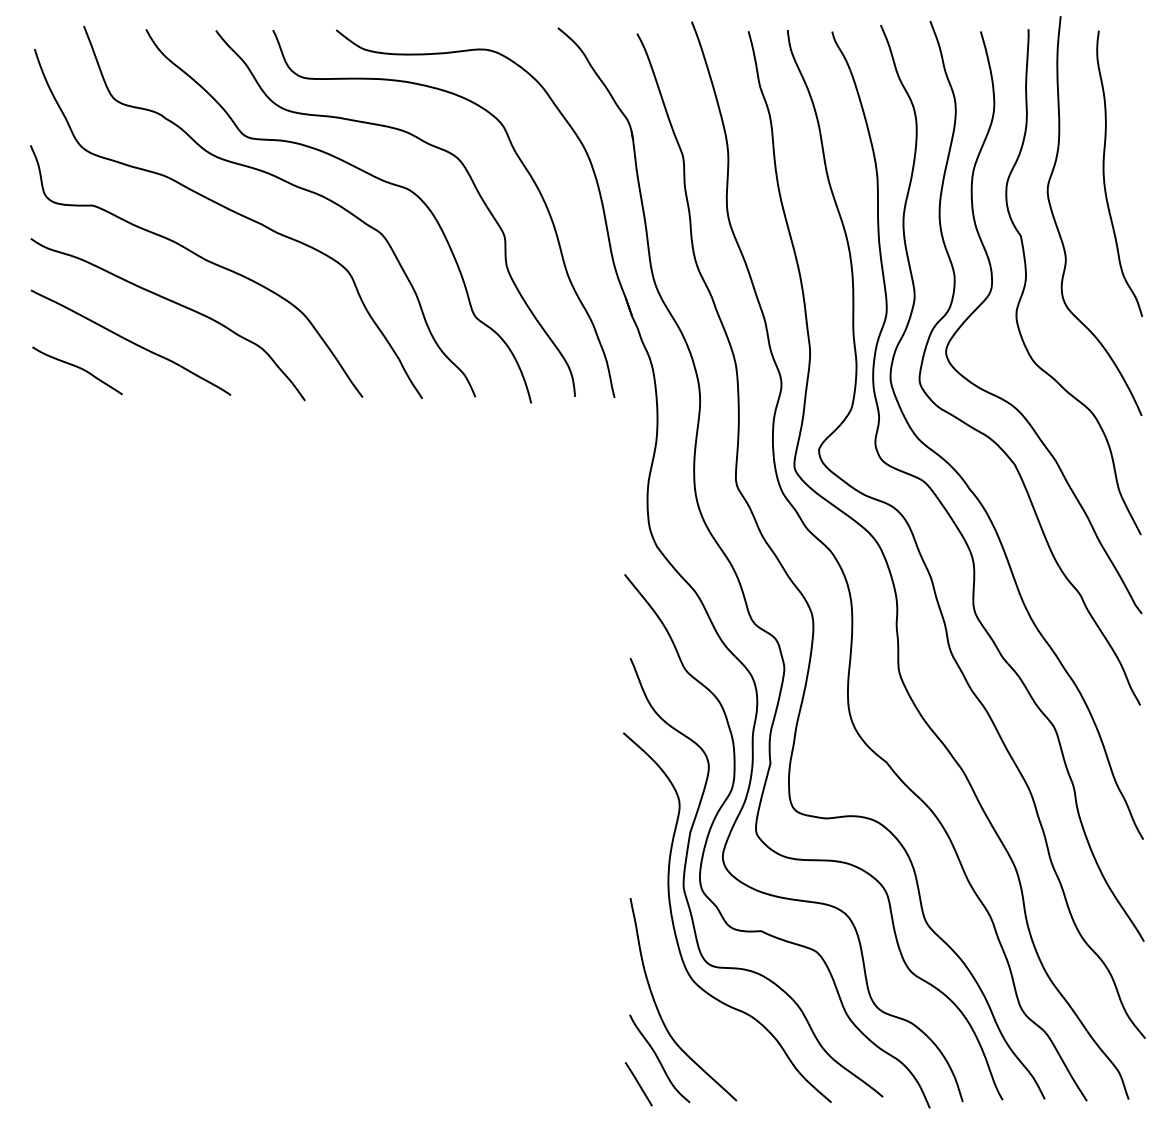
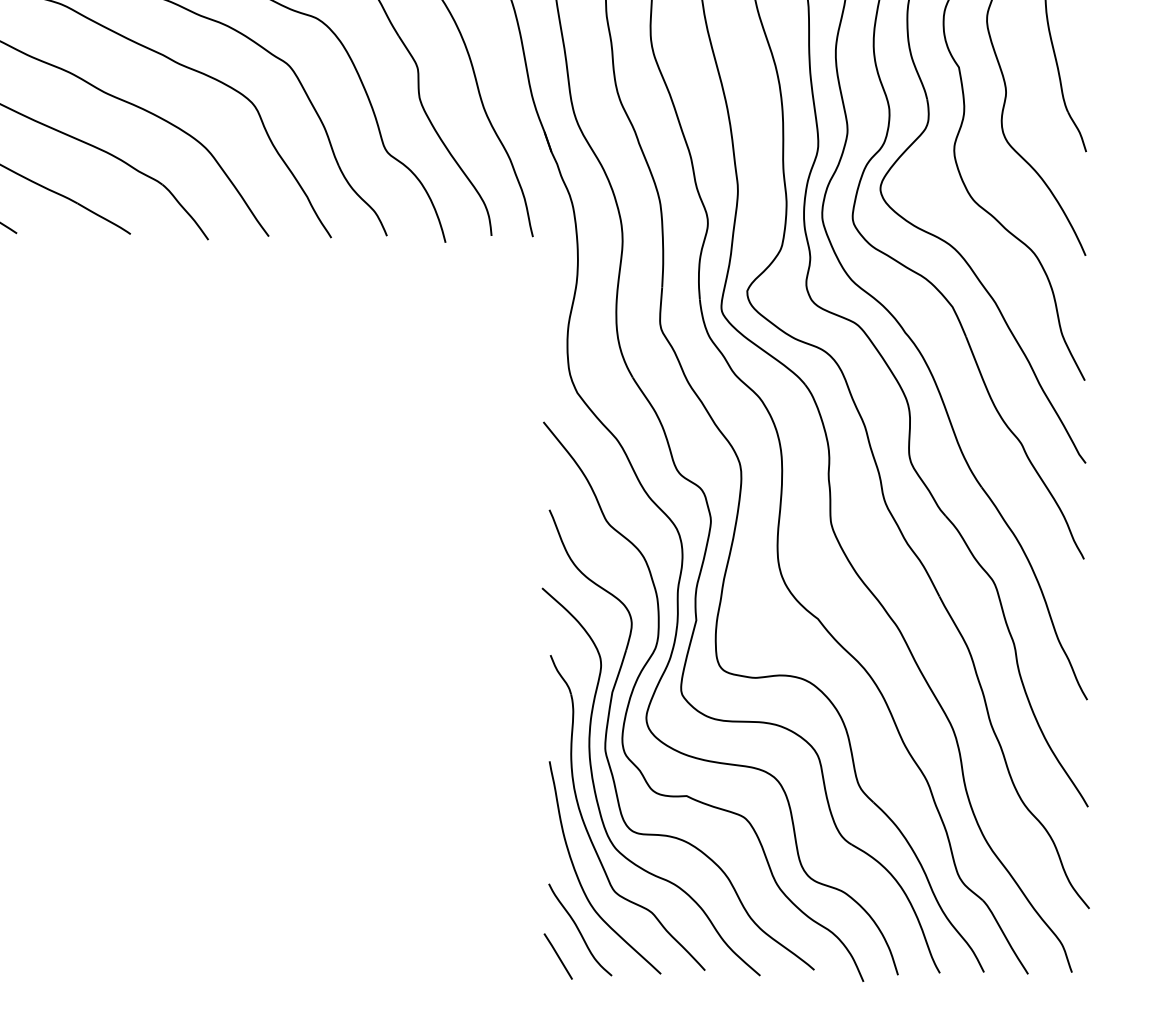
part: (665, 959) -> (586, 825), added

